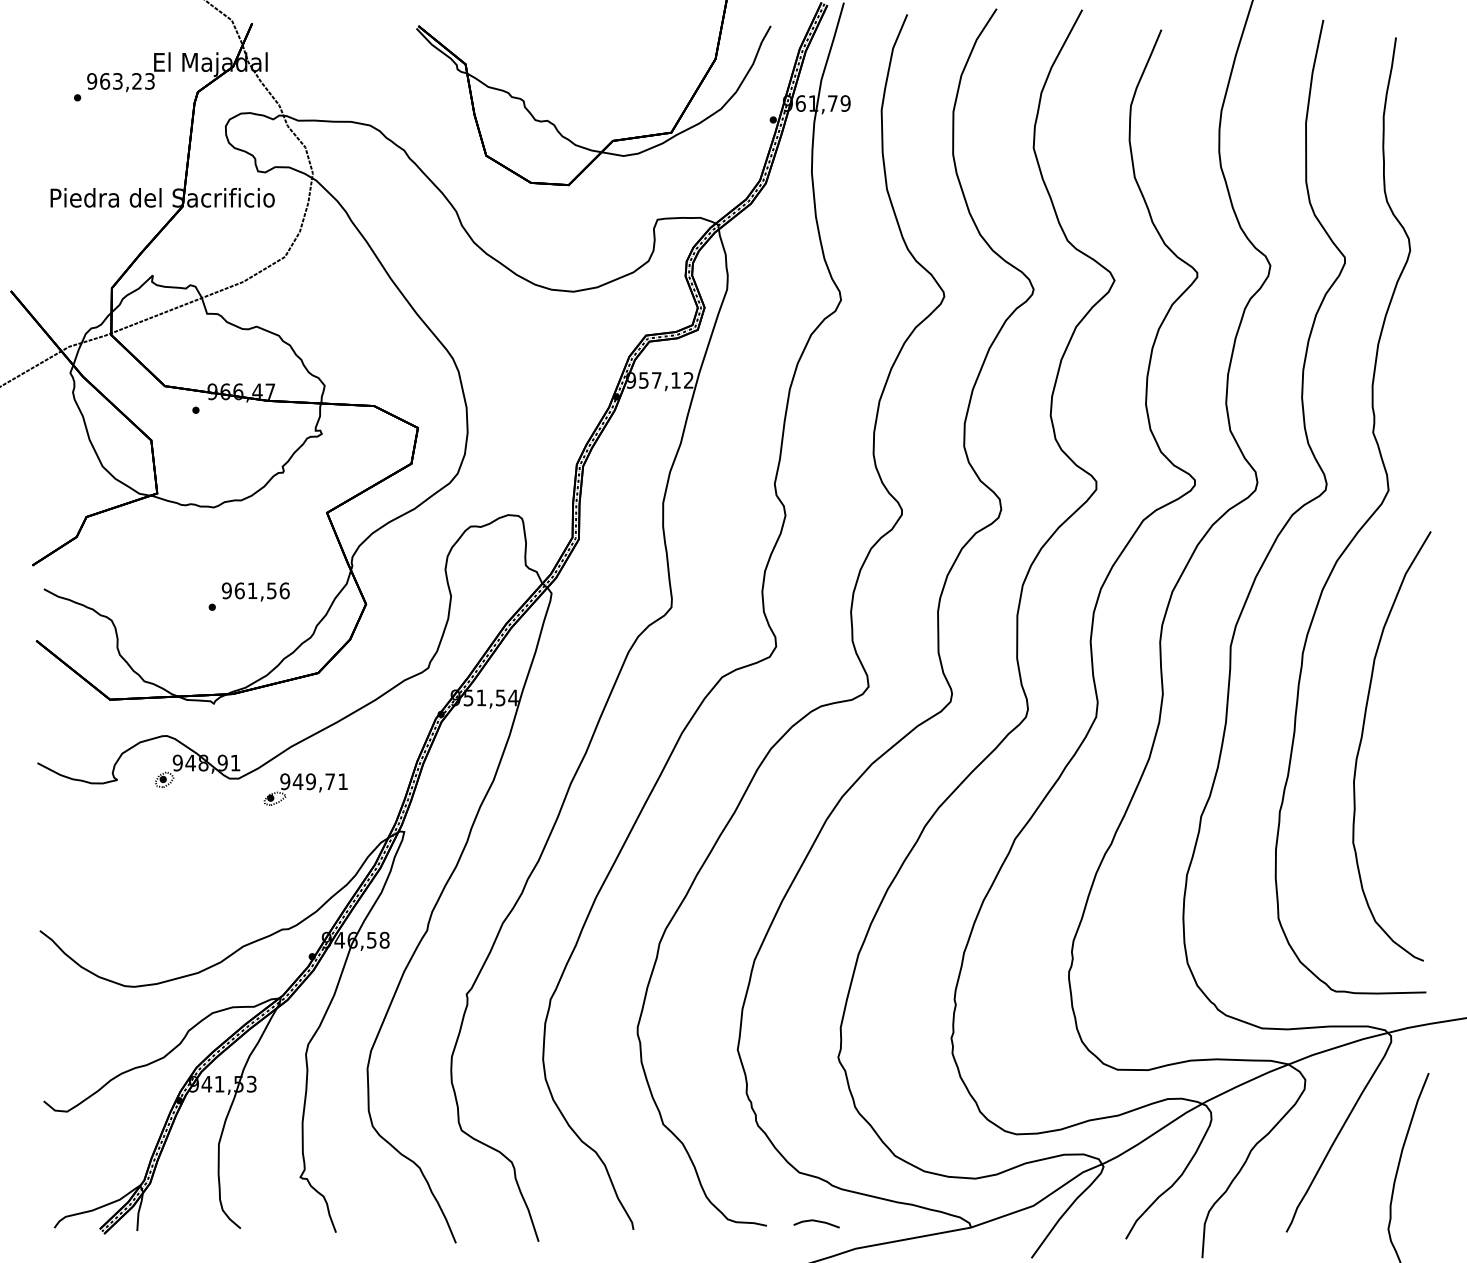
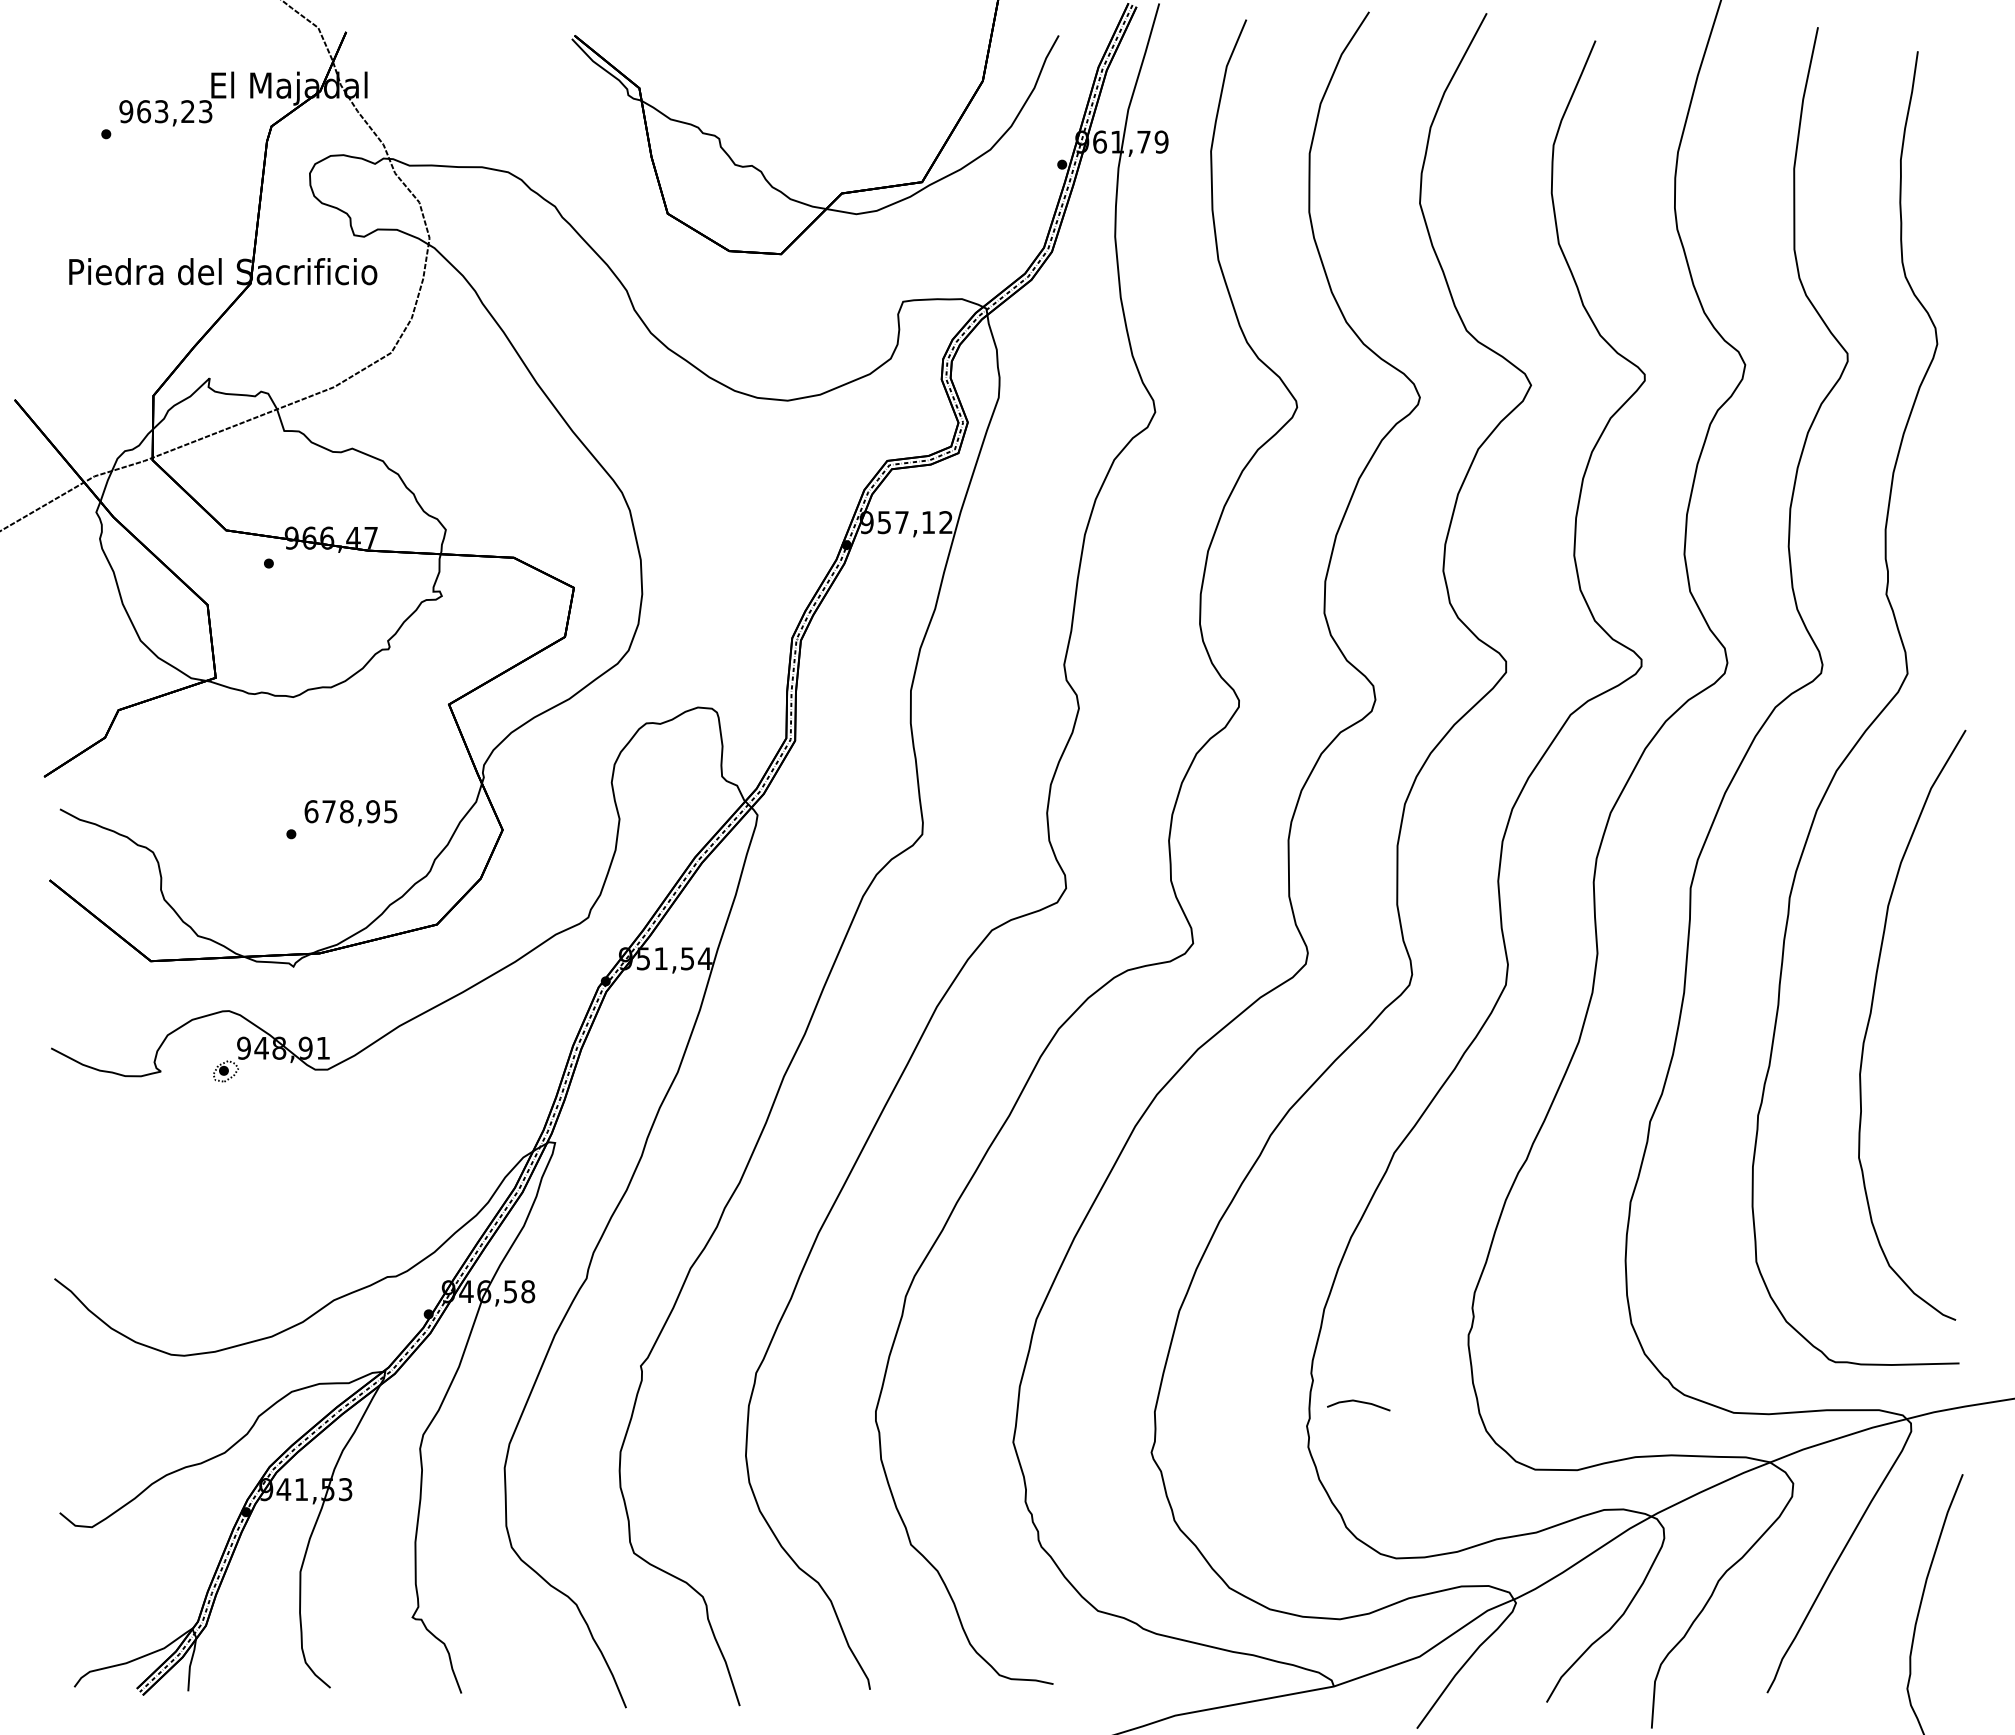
text: (255, 590) -> (350, 811), 961,56 -> 678,95
part: (305, 789) -> (419, 1084), removed
line: (816, 1221) -> (1358, 1402), moved

